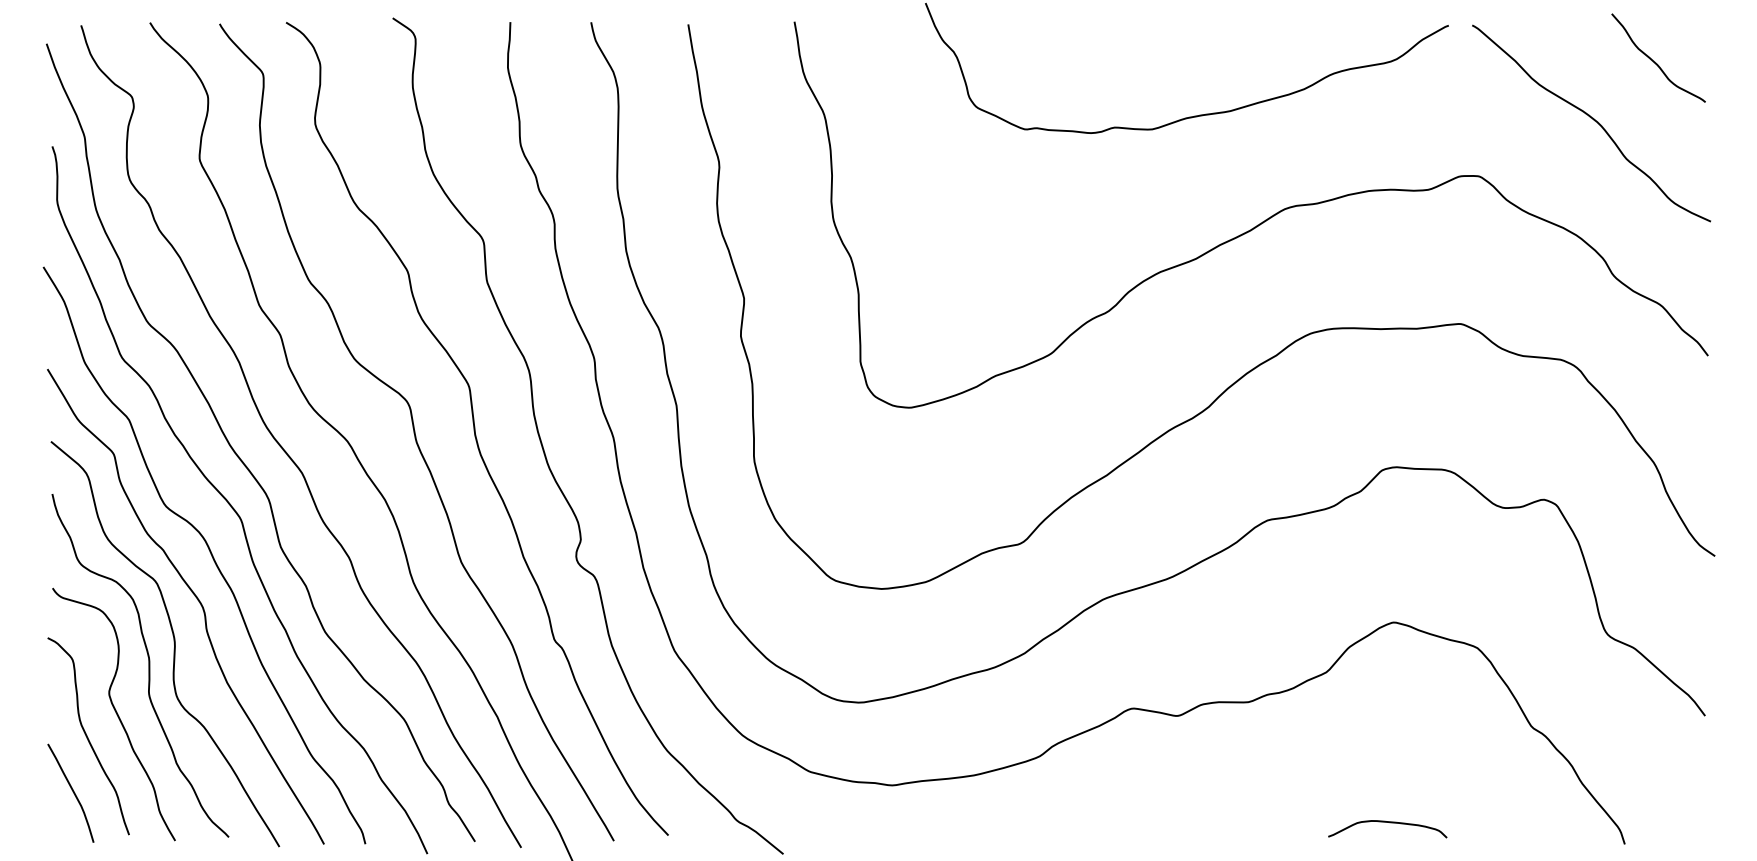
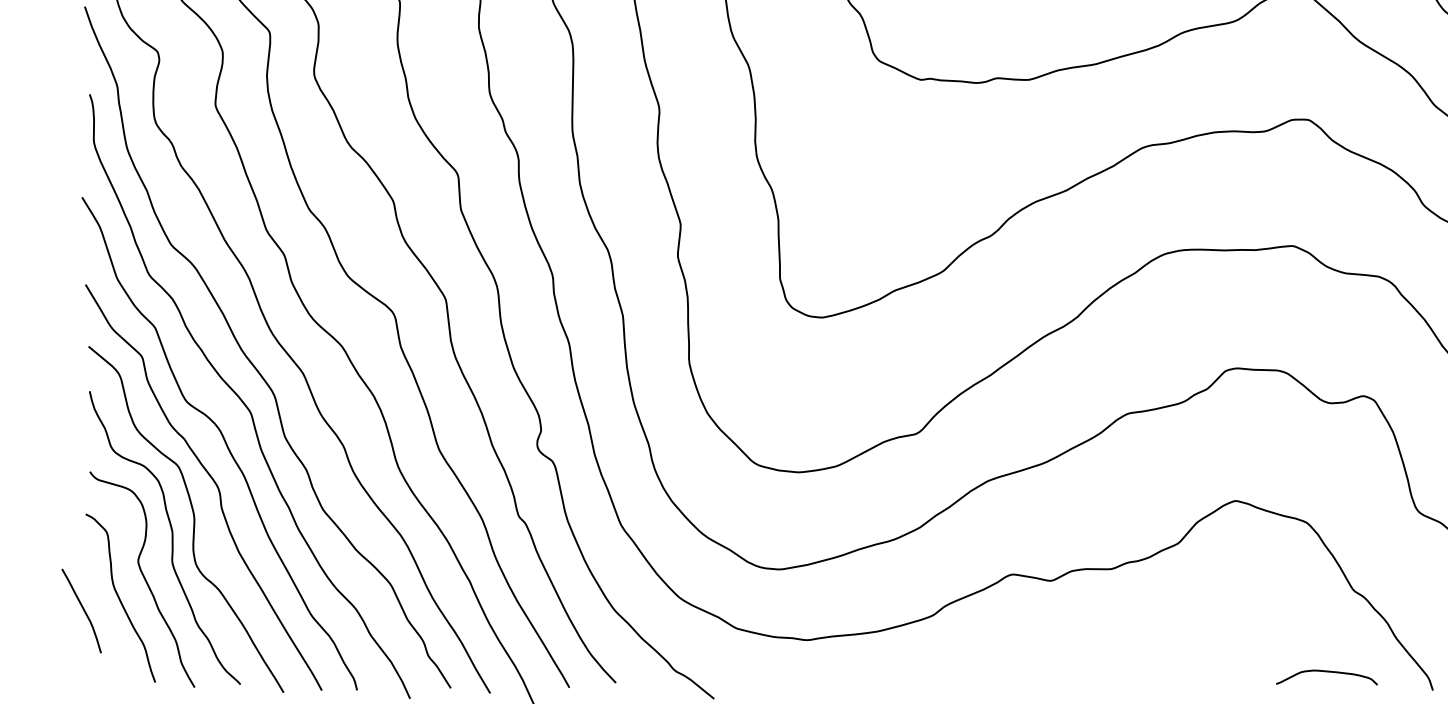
curve: (72, 792) -> (83, 610), moved
curve: (1389, 823) -> (1328, 672), moved

